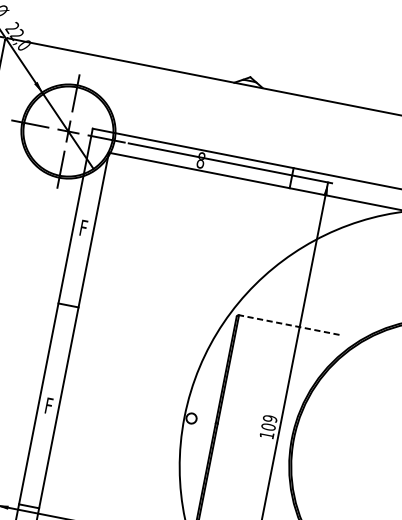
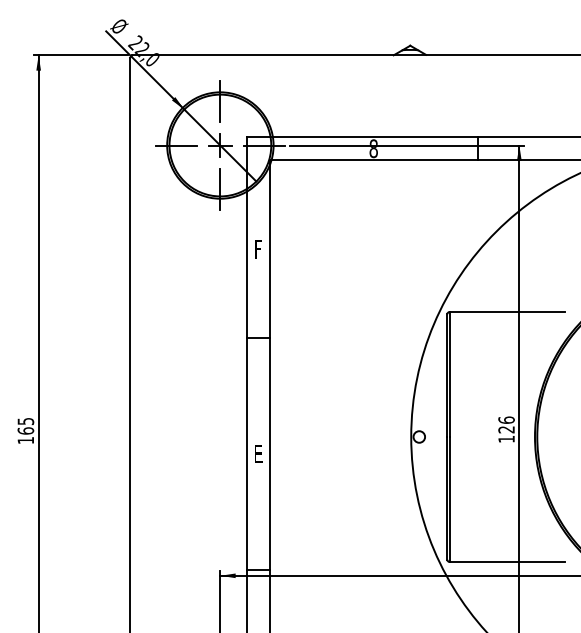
line: (289, 325) -> (507, 312), dashed -> solid
text: (49, 406) -> (259, 454), F -> E
text: (269, 422) -> (506, 424), 109 -> 126

